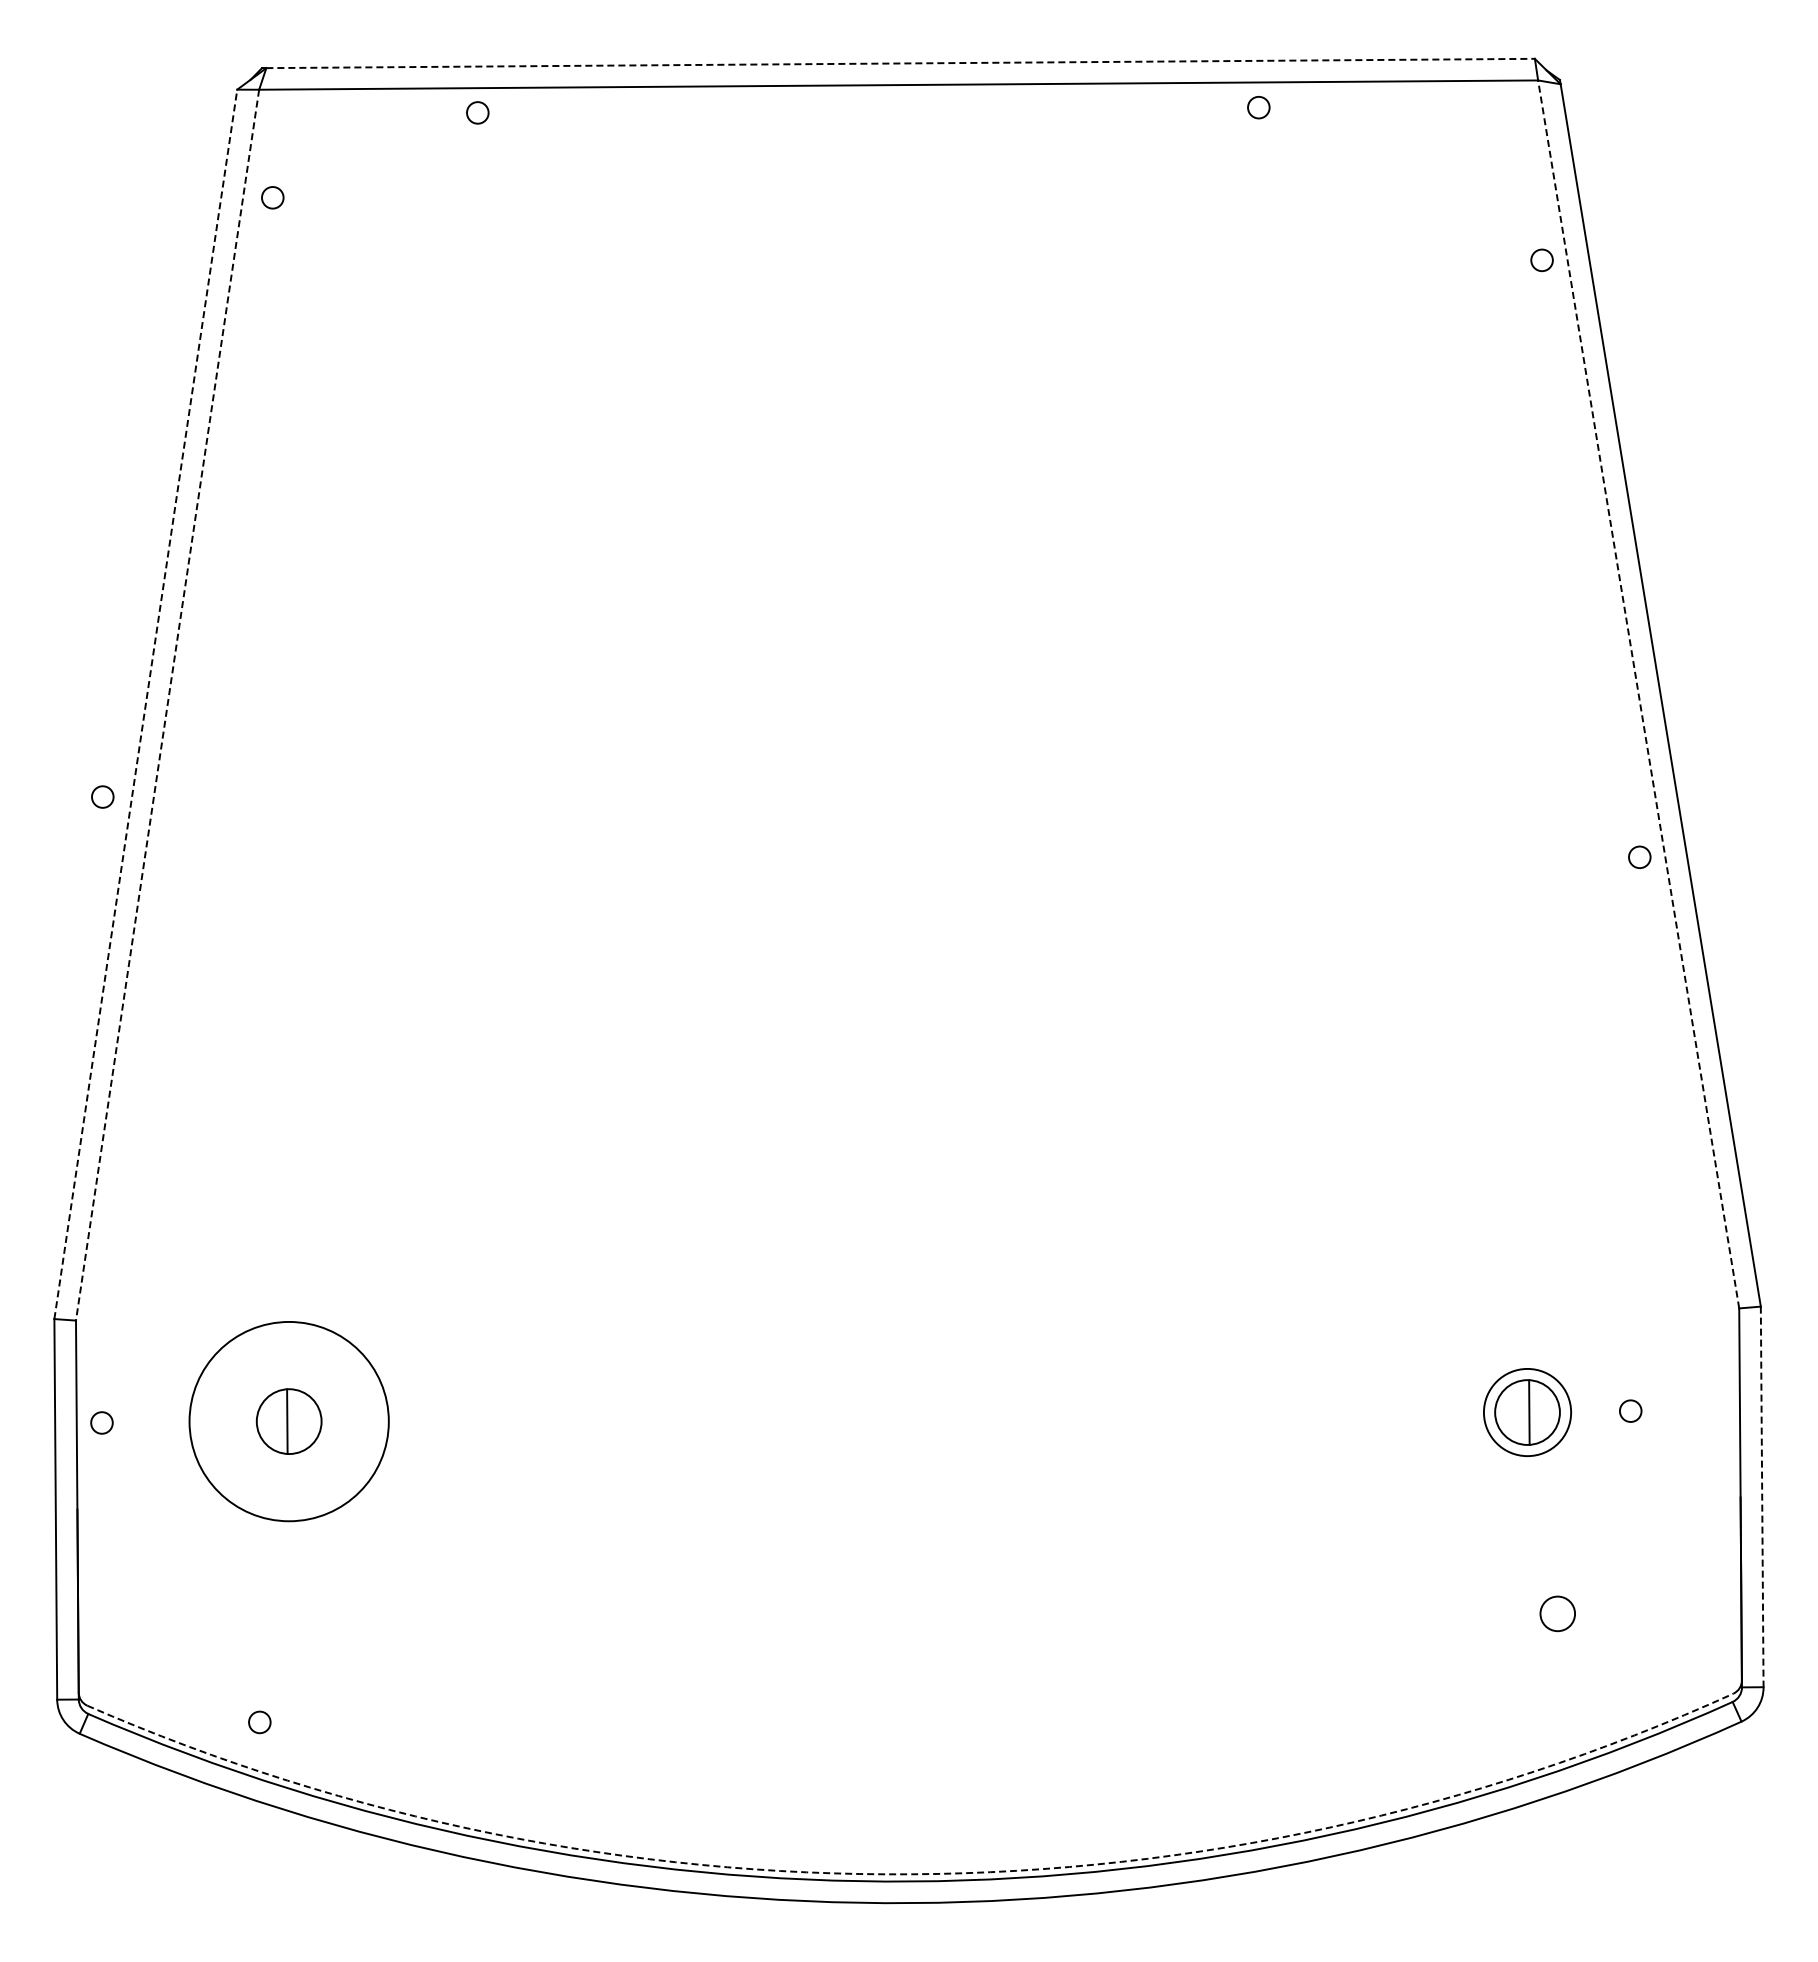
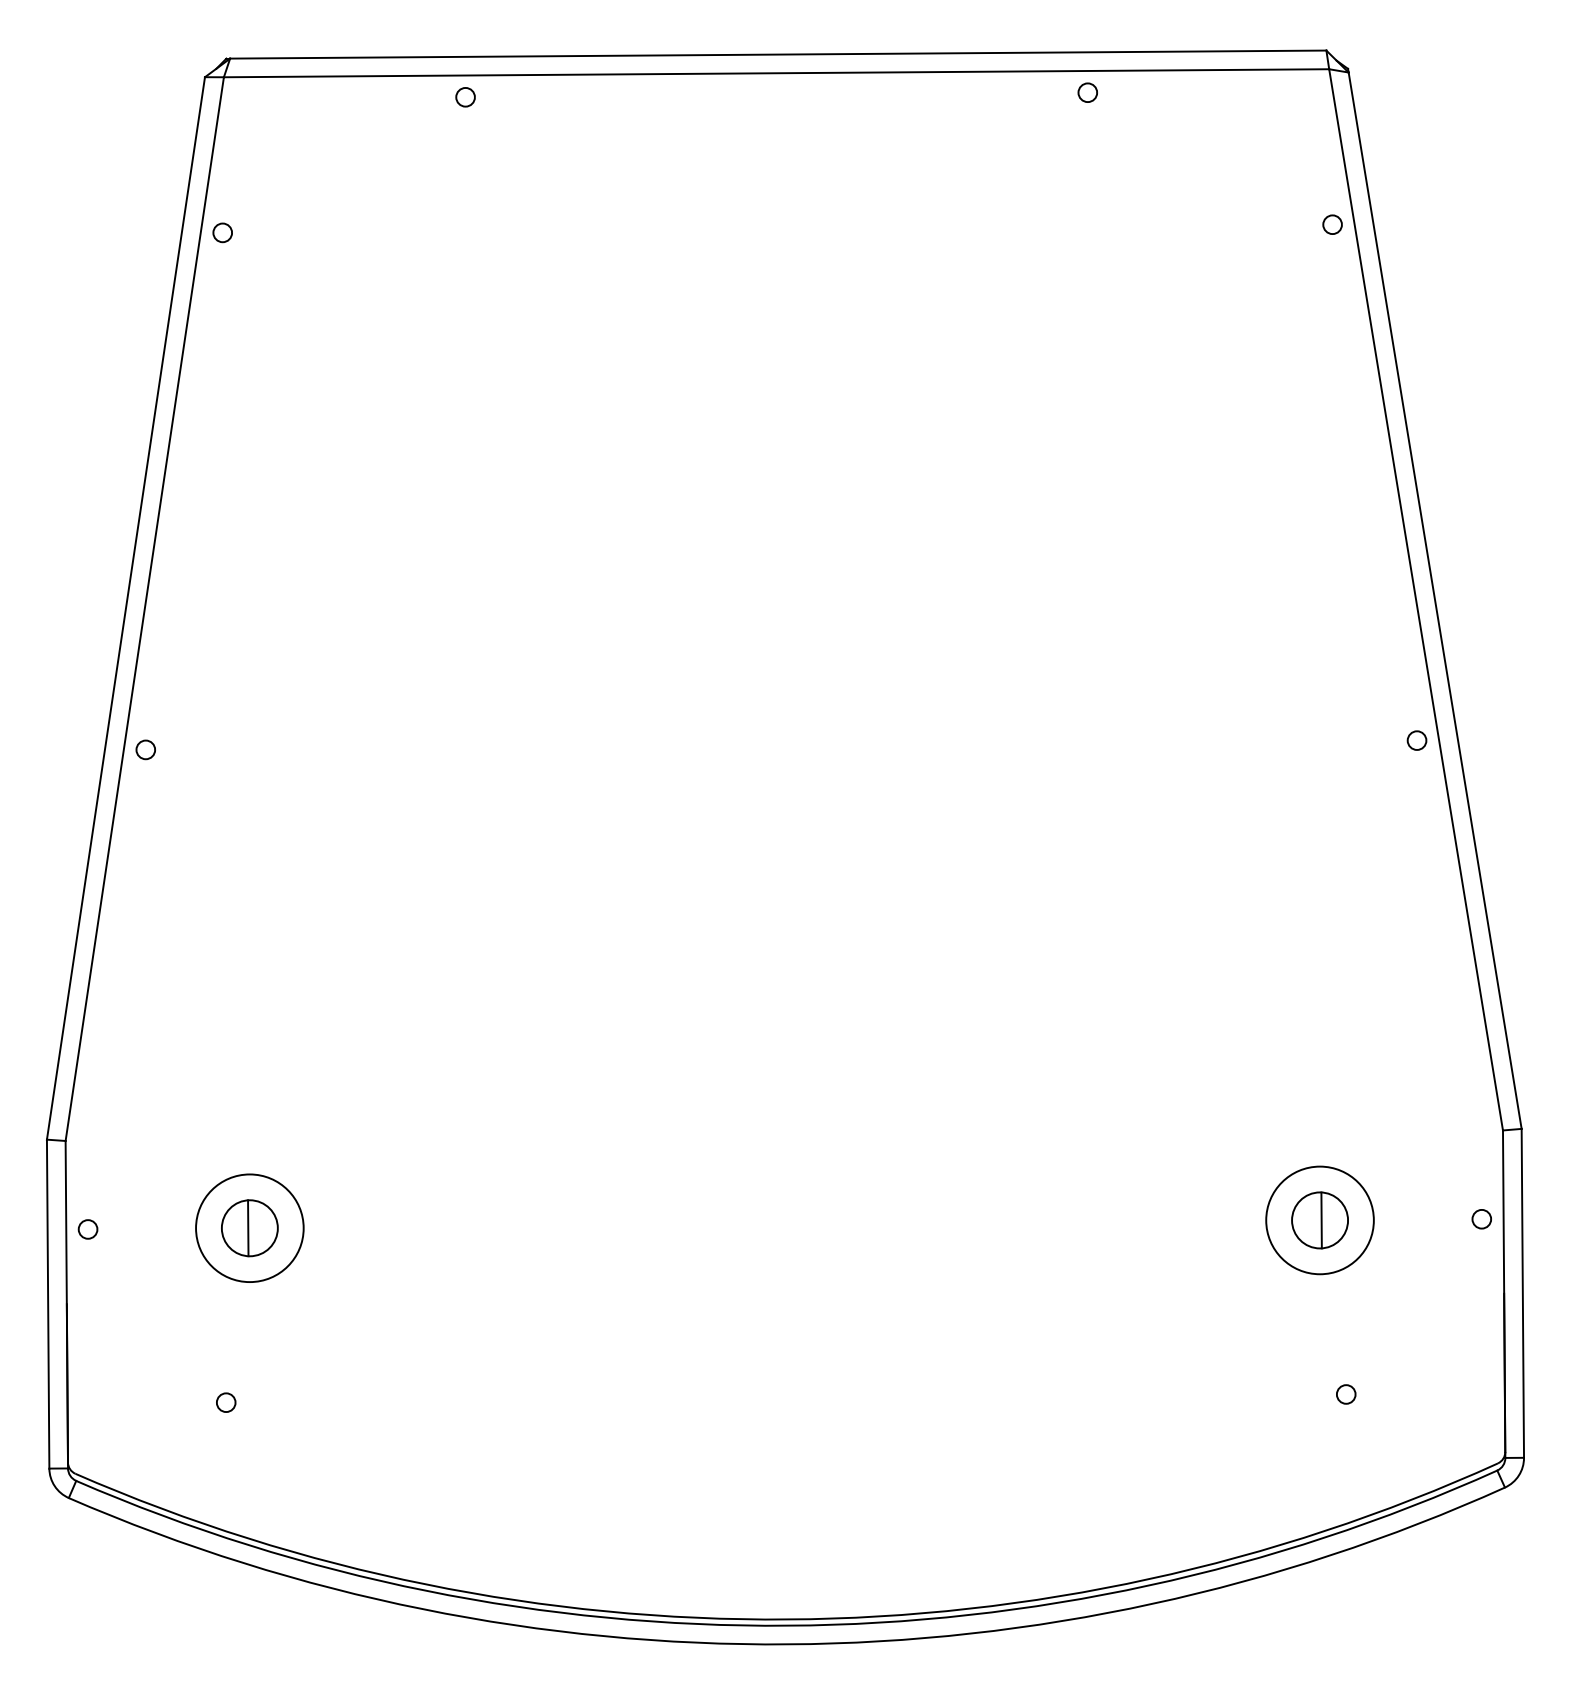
line: (901, 63) -> (779, 54), dashed -> solid
circle: (477, 112) -> (465, 96), moved
circle: (272, 197) -> (222, 232), moved
line: (1638, 693) -> (1415, 599), dashed -> solid
line: (145, 703) -> (125, 607), dashed -> solid
line: (167, 705) -> (144, 609), dashed -> solid
circle: (102, 796) -> (145, 749), moved
circle: (1630, 1410) -> (1481, 1218), moved
circle: (1527, 1412) -> (1320, 1220), size x1.43
circle: (288, 1421) -> (249, 1228), size x0.62
line: (1762, 1497) -> (1523, 1293), dashed -> solid
circle: (1557, 1613) -> (1345, 1394), size x0.62
circle: (259, 1722) -> (225, 1402), moved
arc: (911, 1874) -> (787, 1619), dashed -> solid

